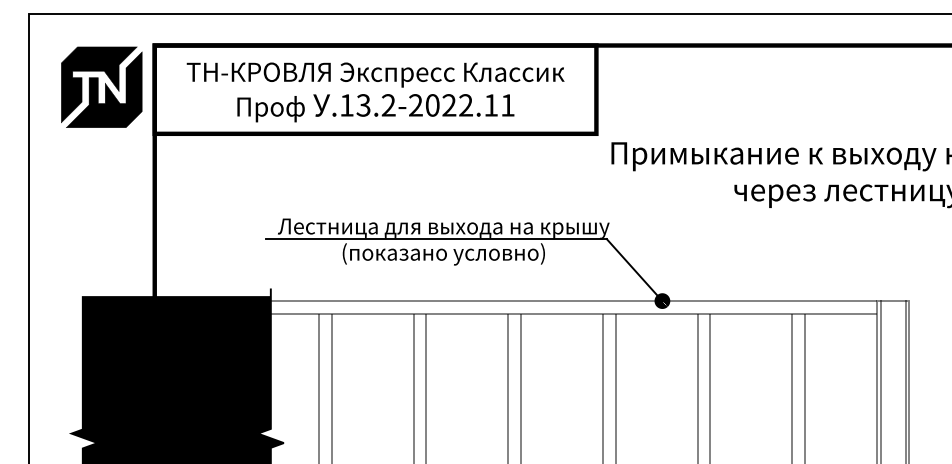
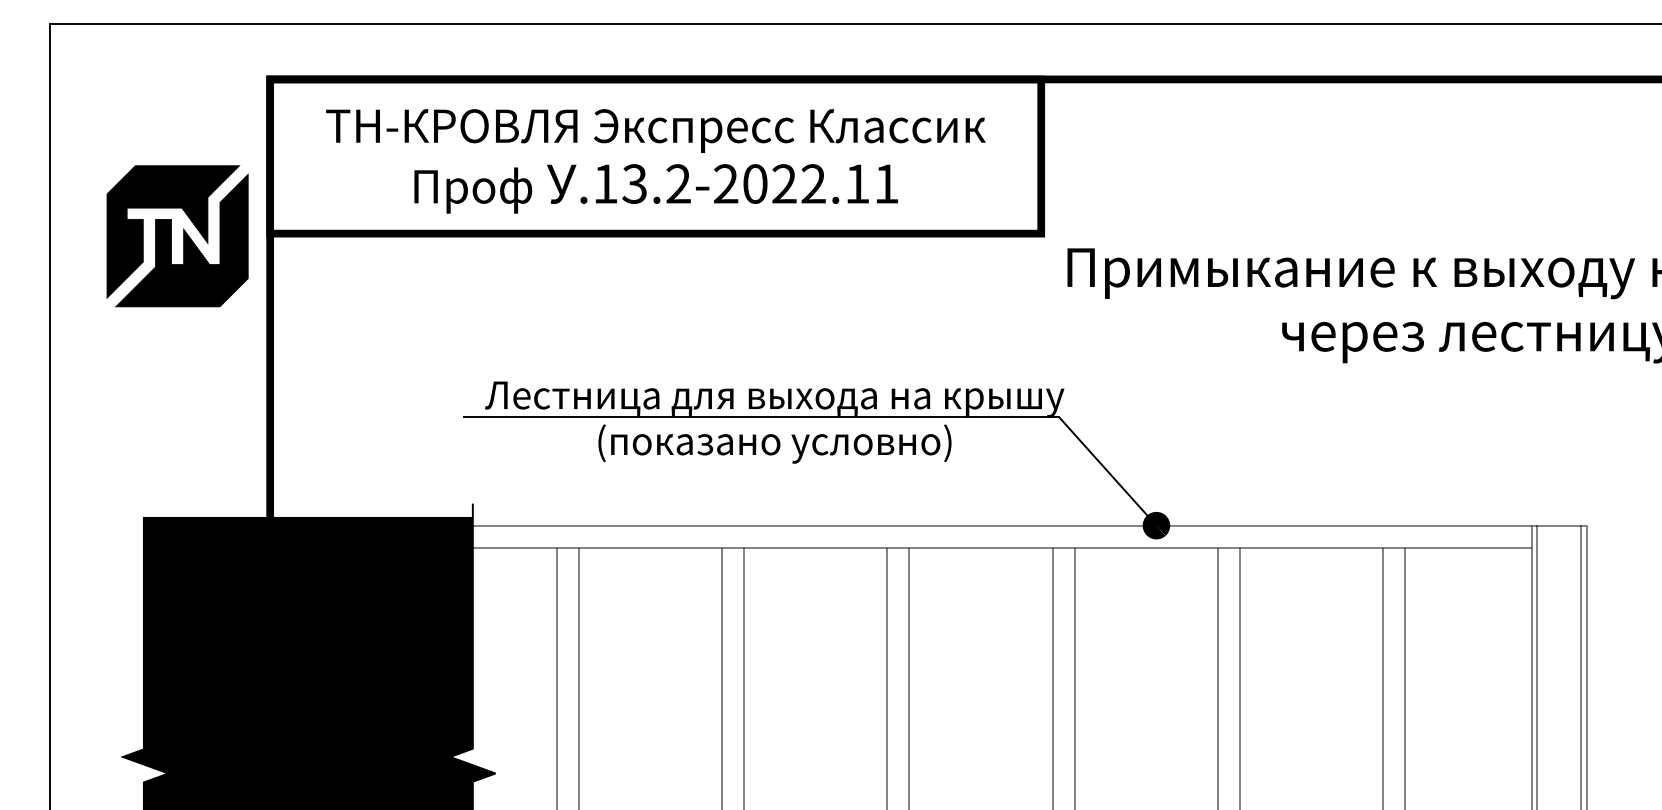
part: (101, 86) -> (177, 234), moved

